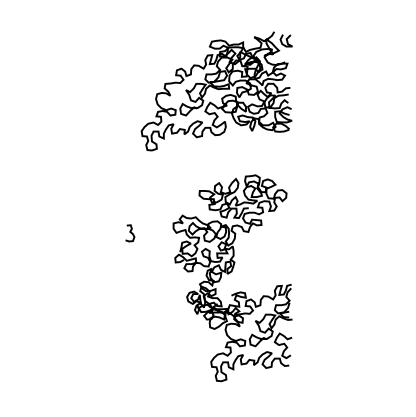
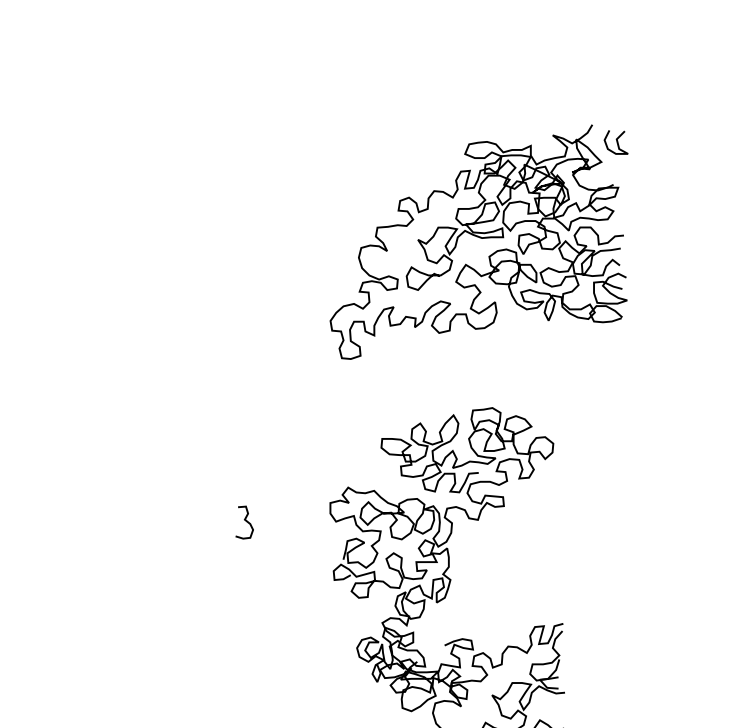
part: (216, 91) -> (478, 242), moved

